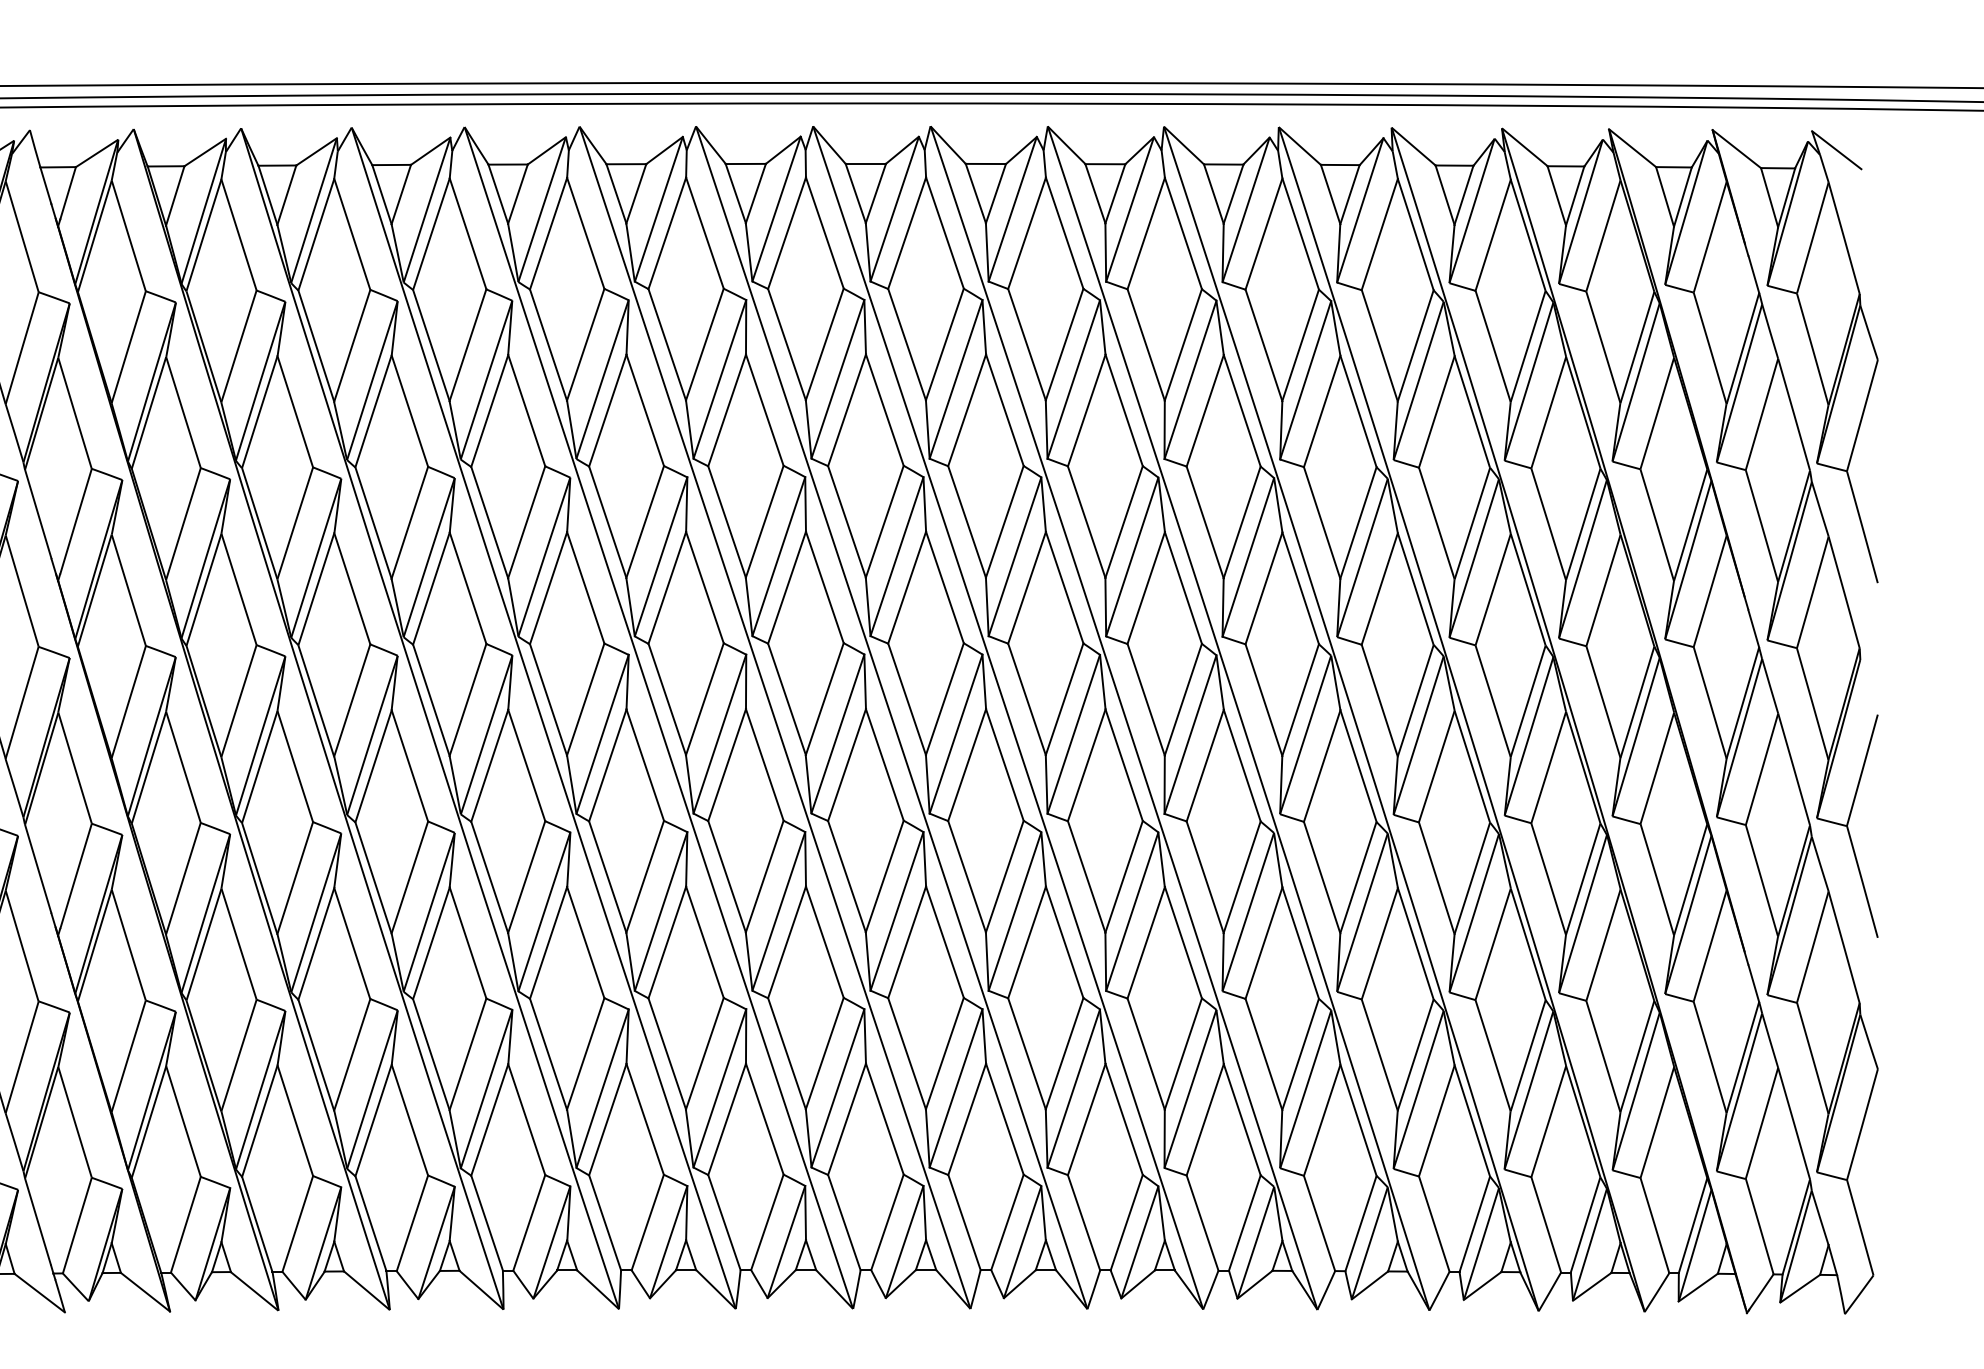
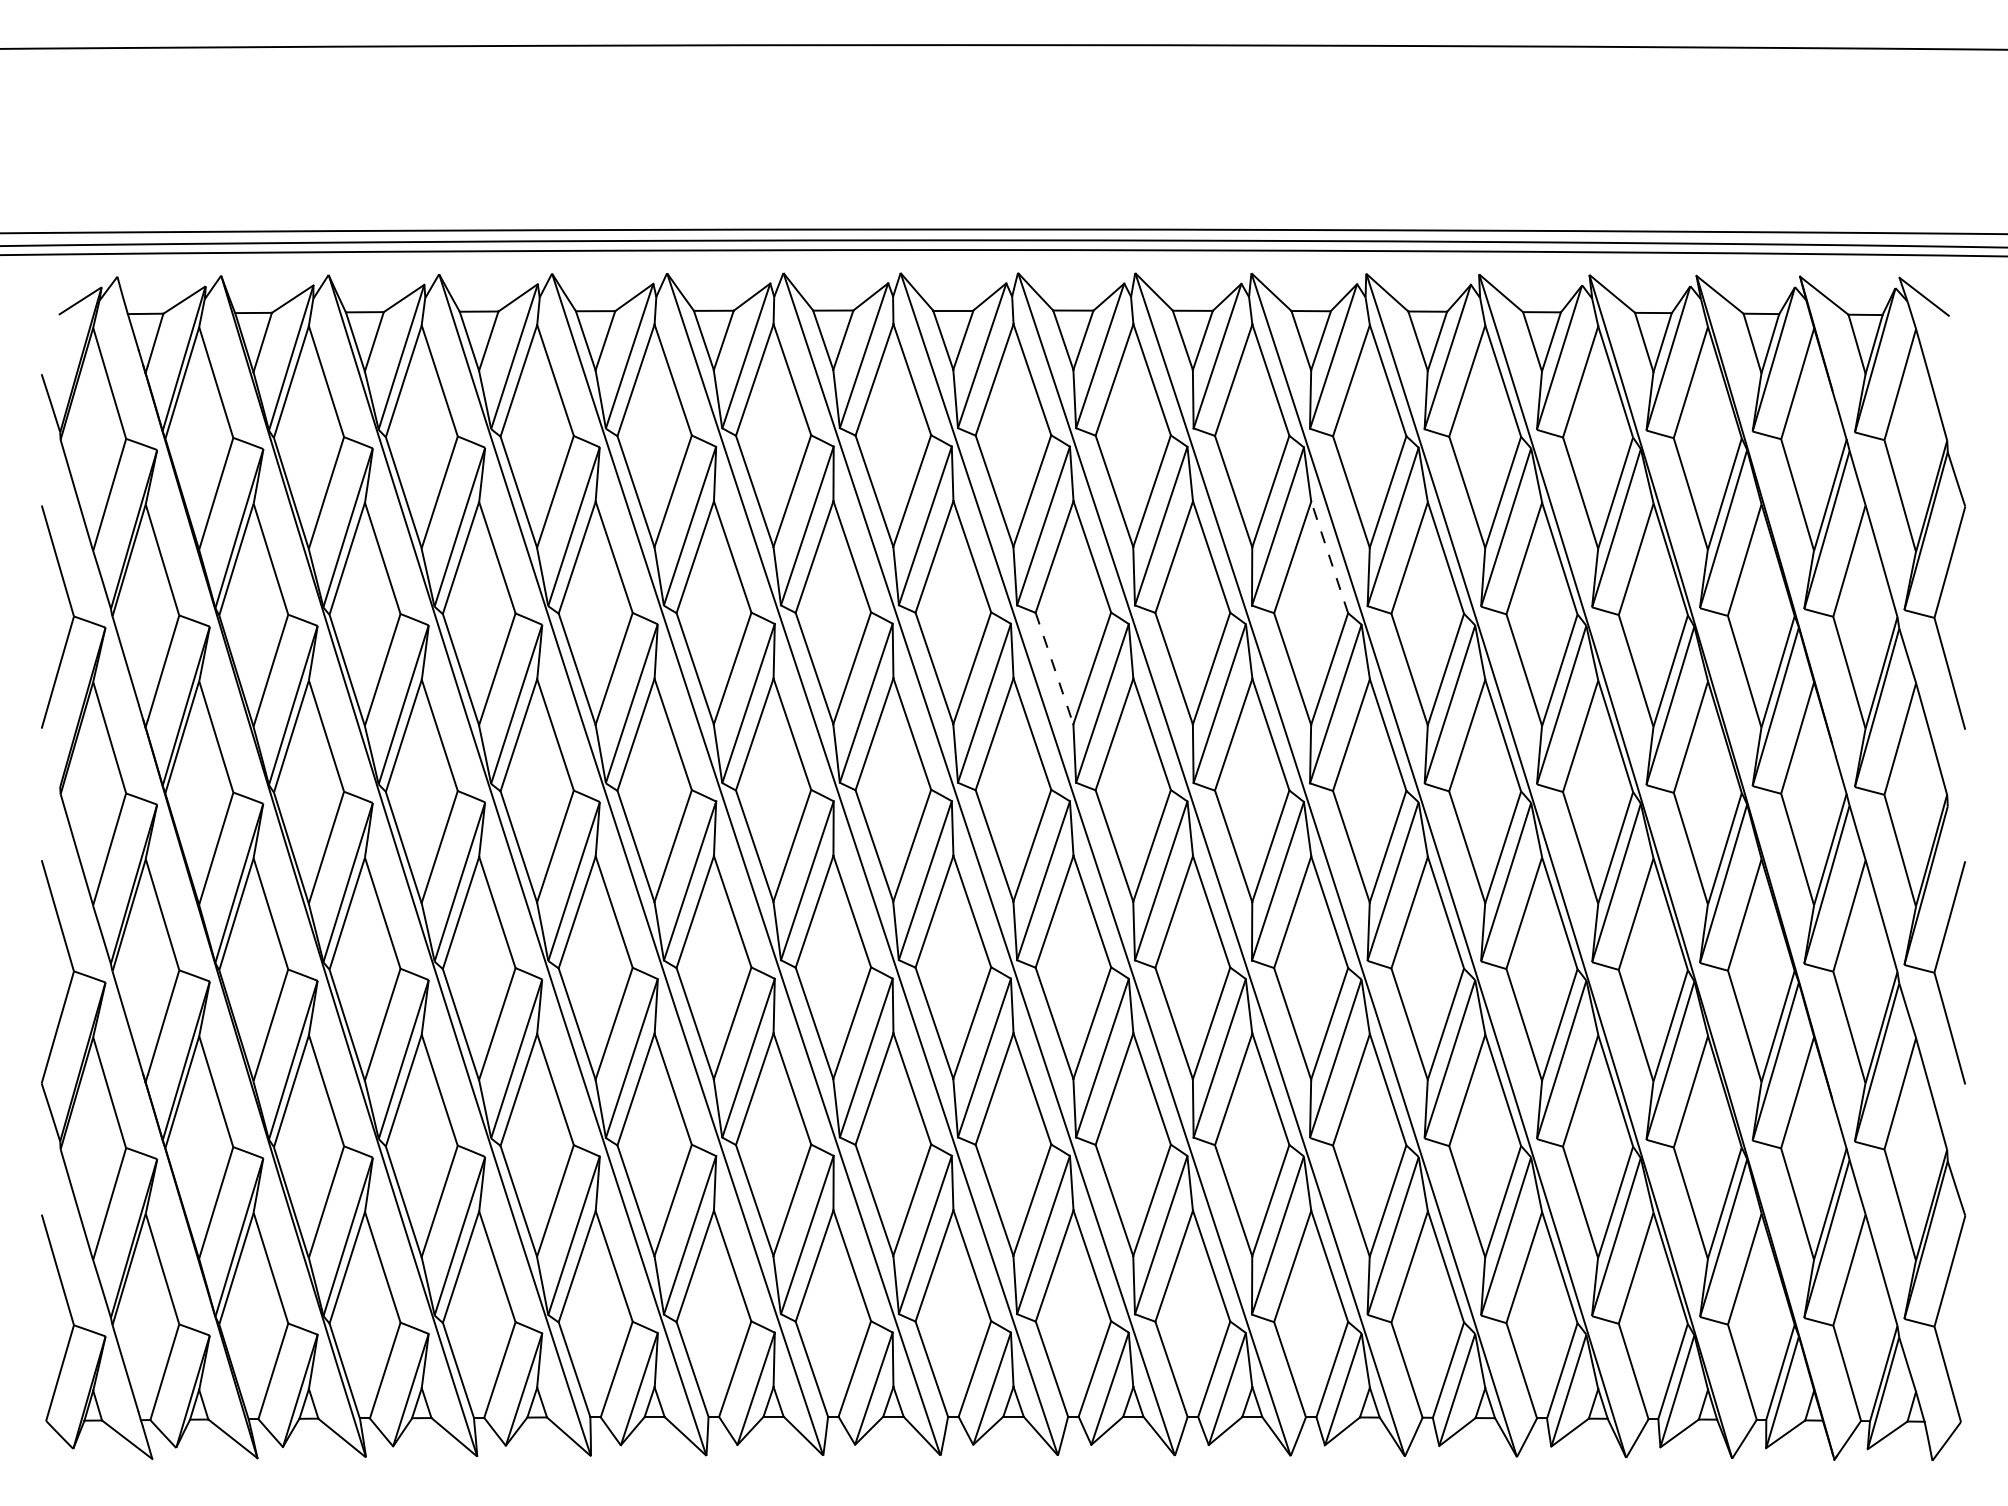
line: (1242, 410) -> (1329, 557), solid -> dashed
line: (967, 521) -> (1054, 668), solid -> dashed

